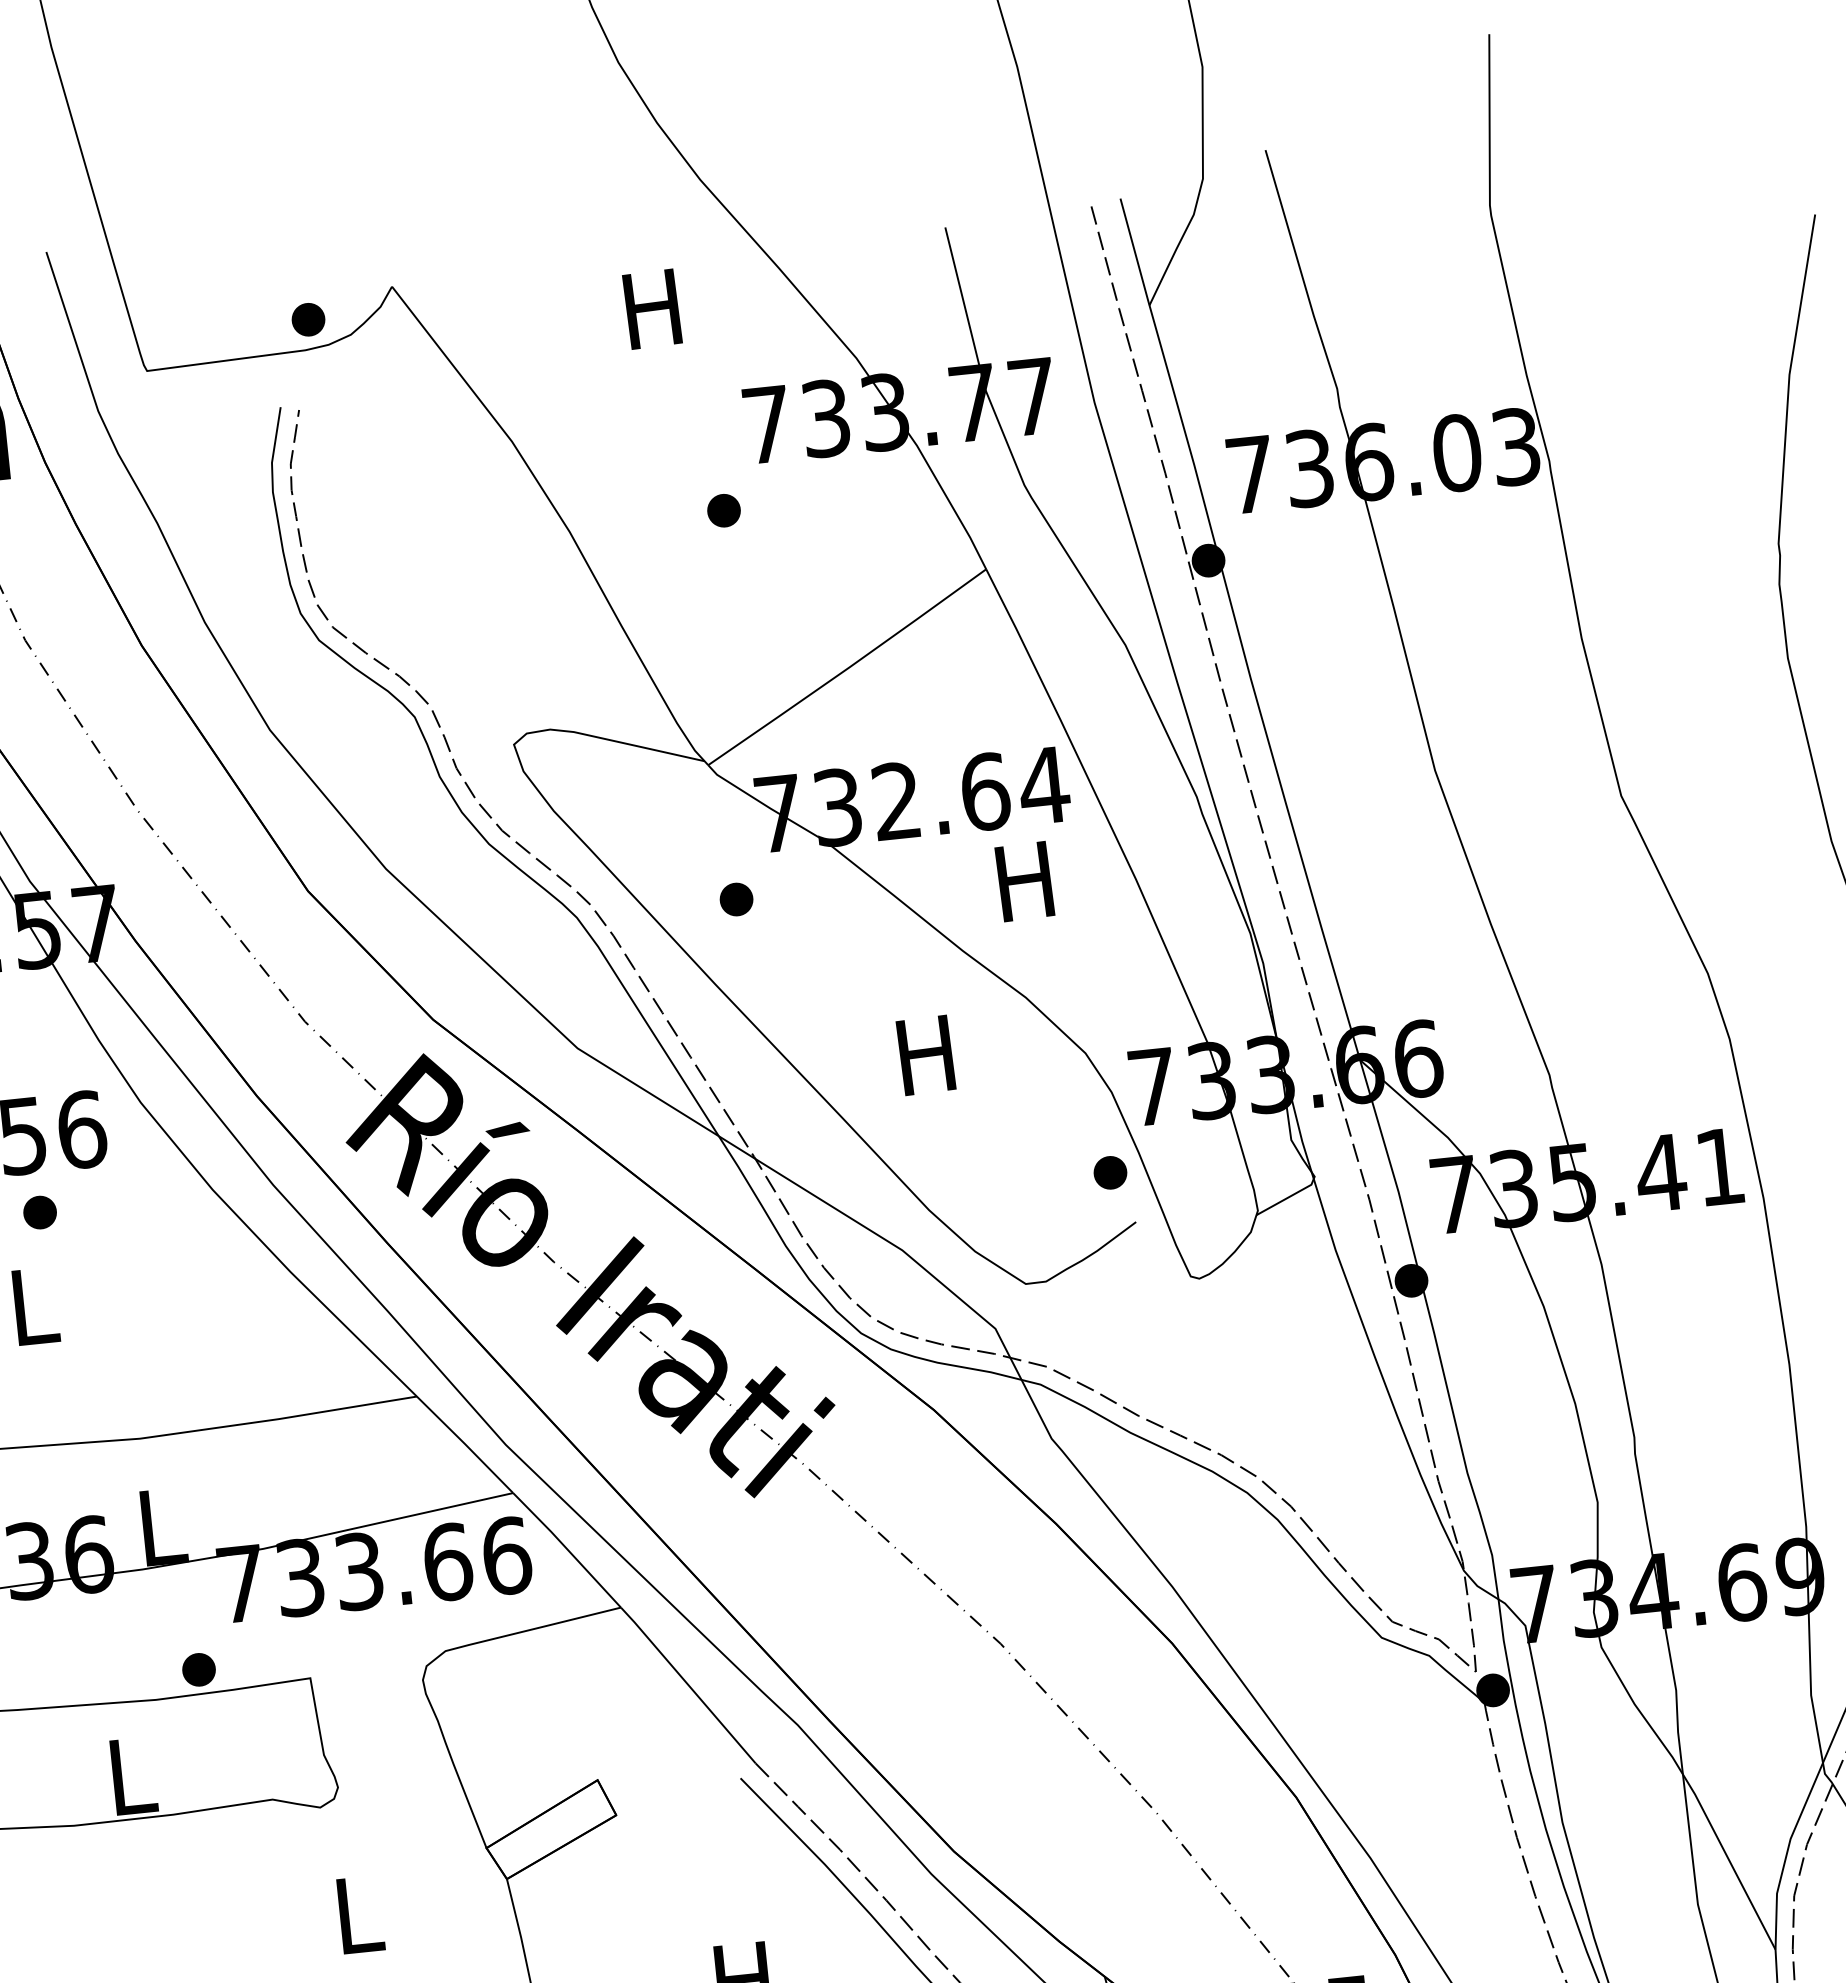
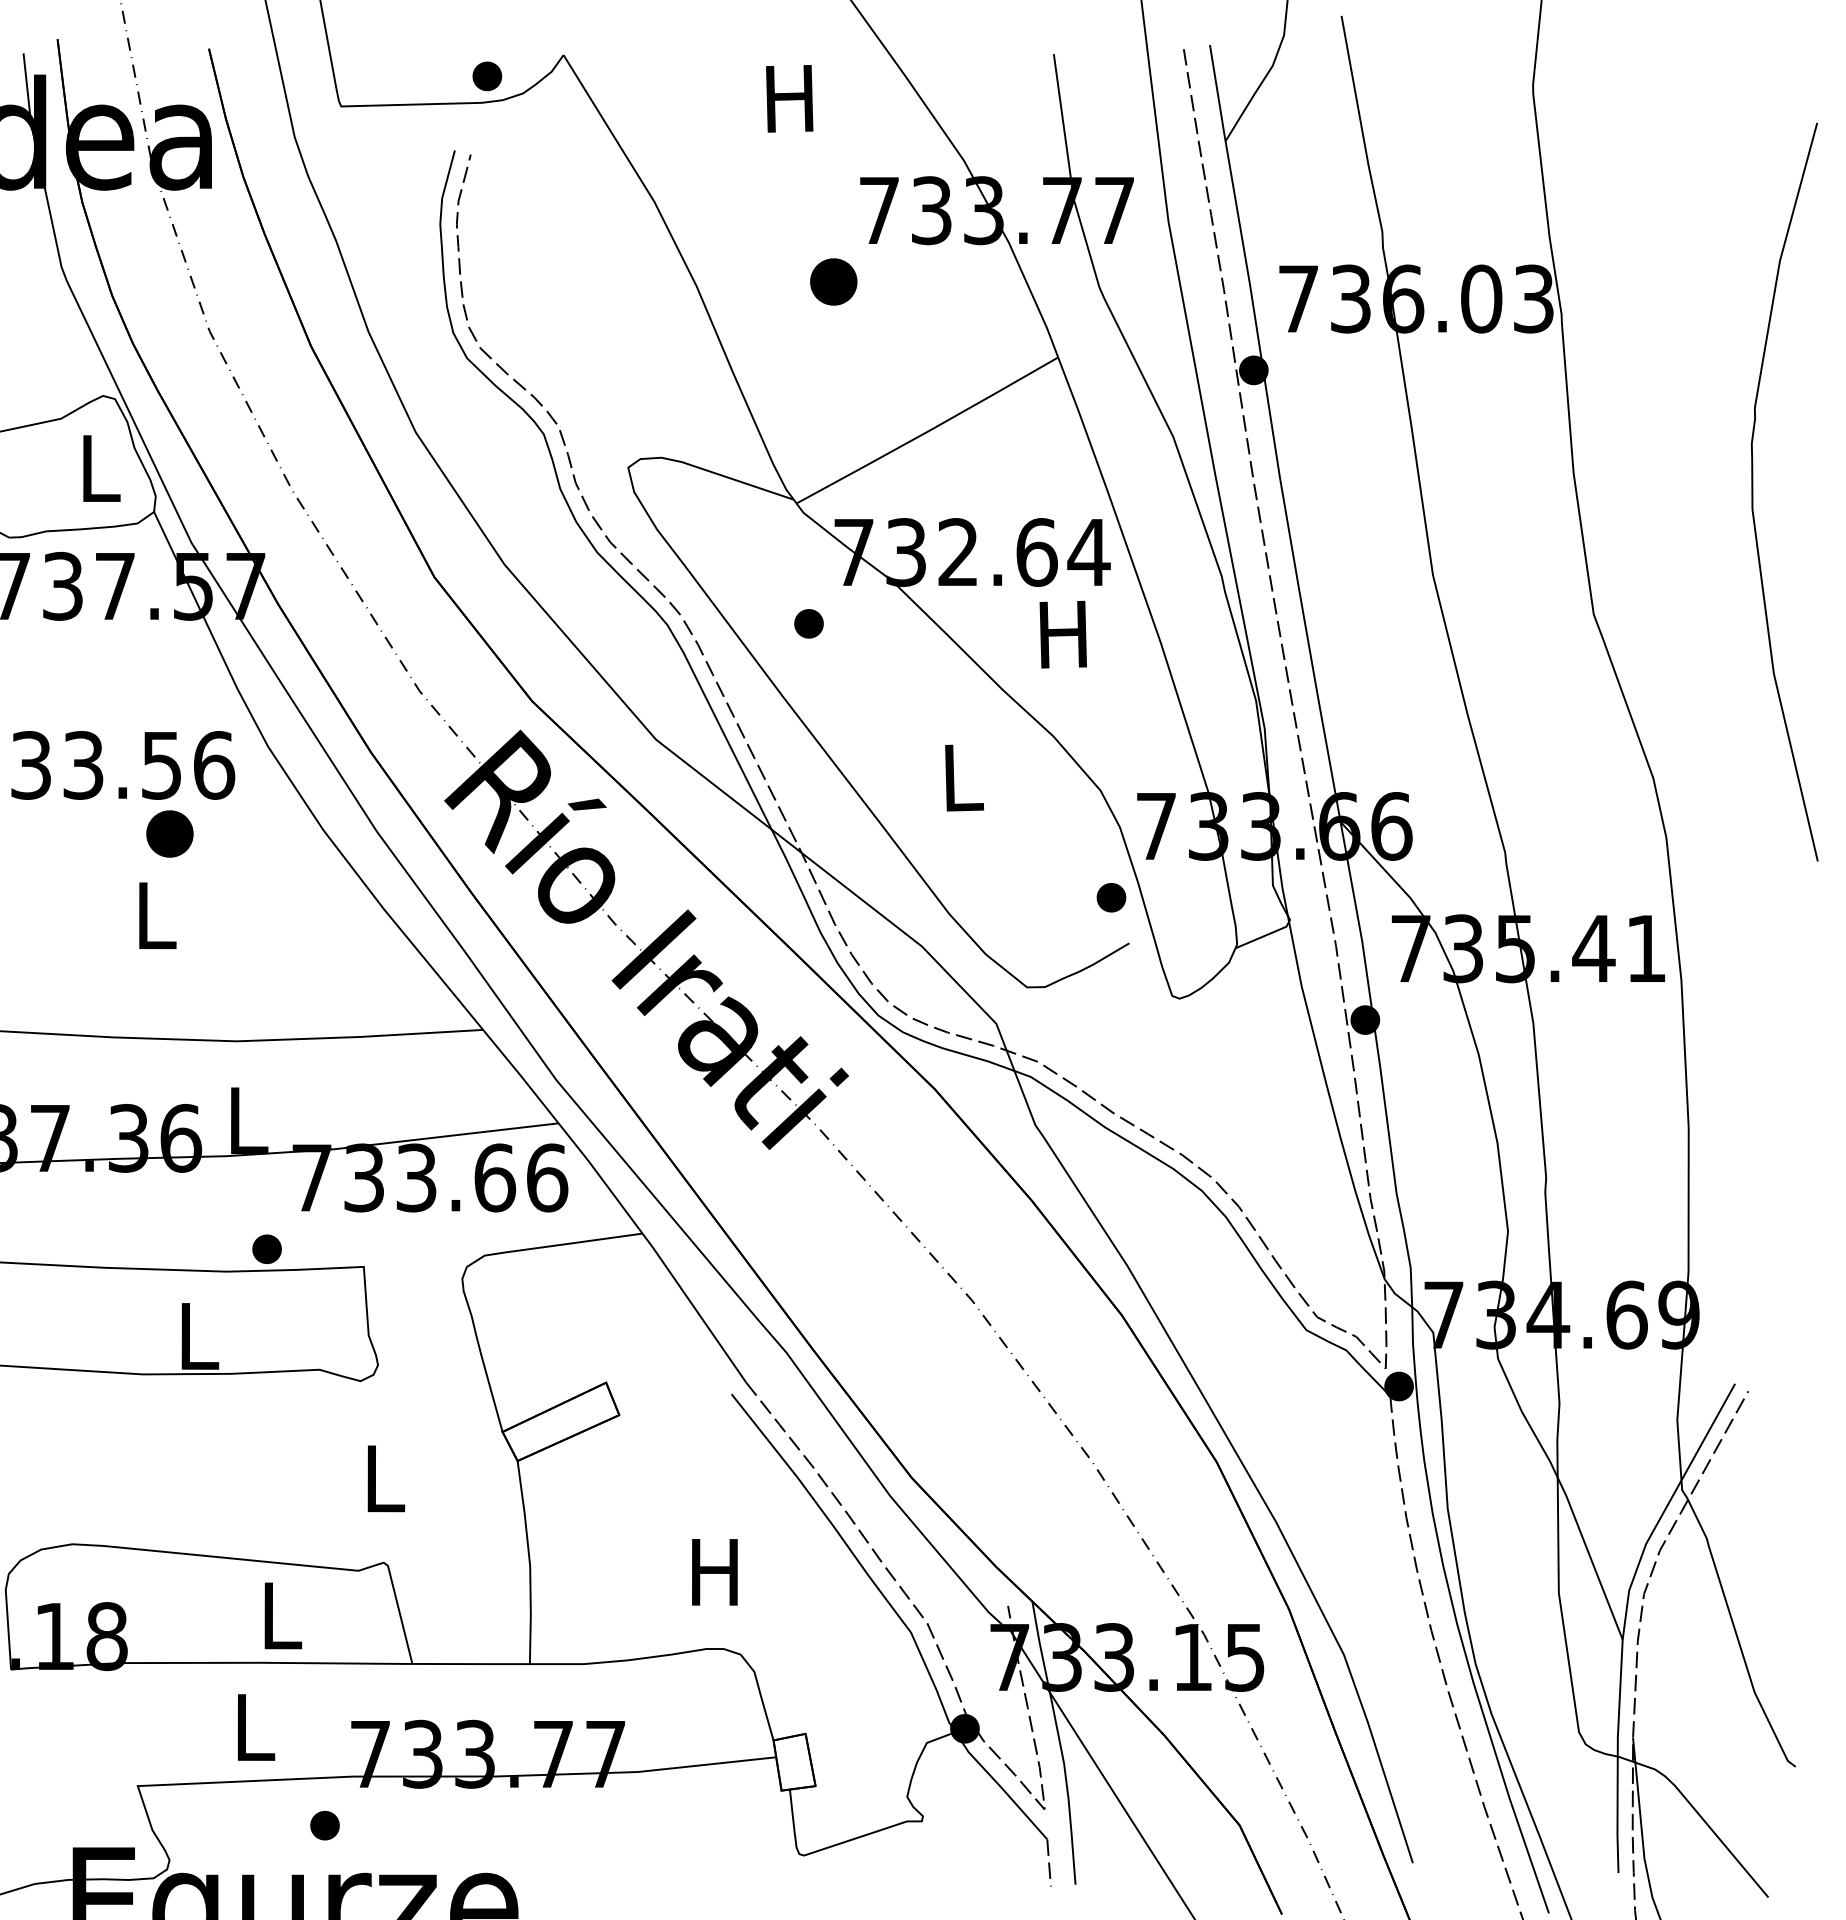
part: (723, 510) -> (833, 281), size x1.6
text: (925, 1055) -> (960, 777), H -> L
part: (39, 1212) -> (169, 833), size x1.6

